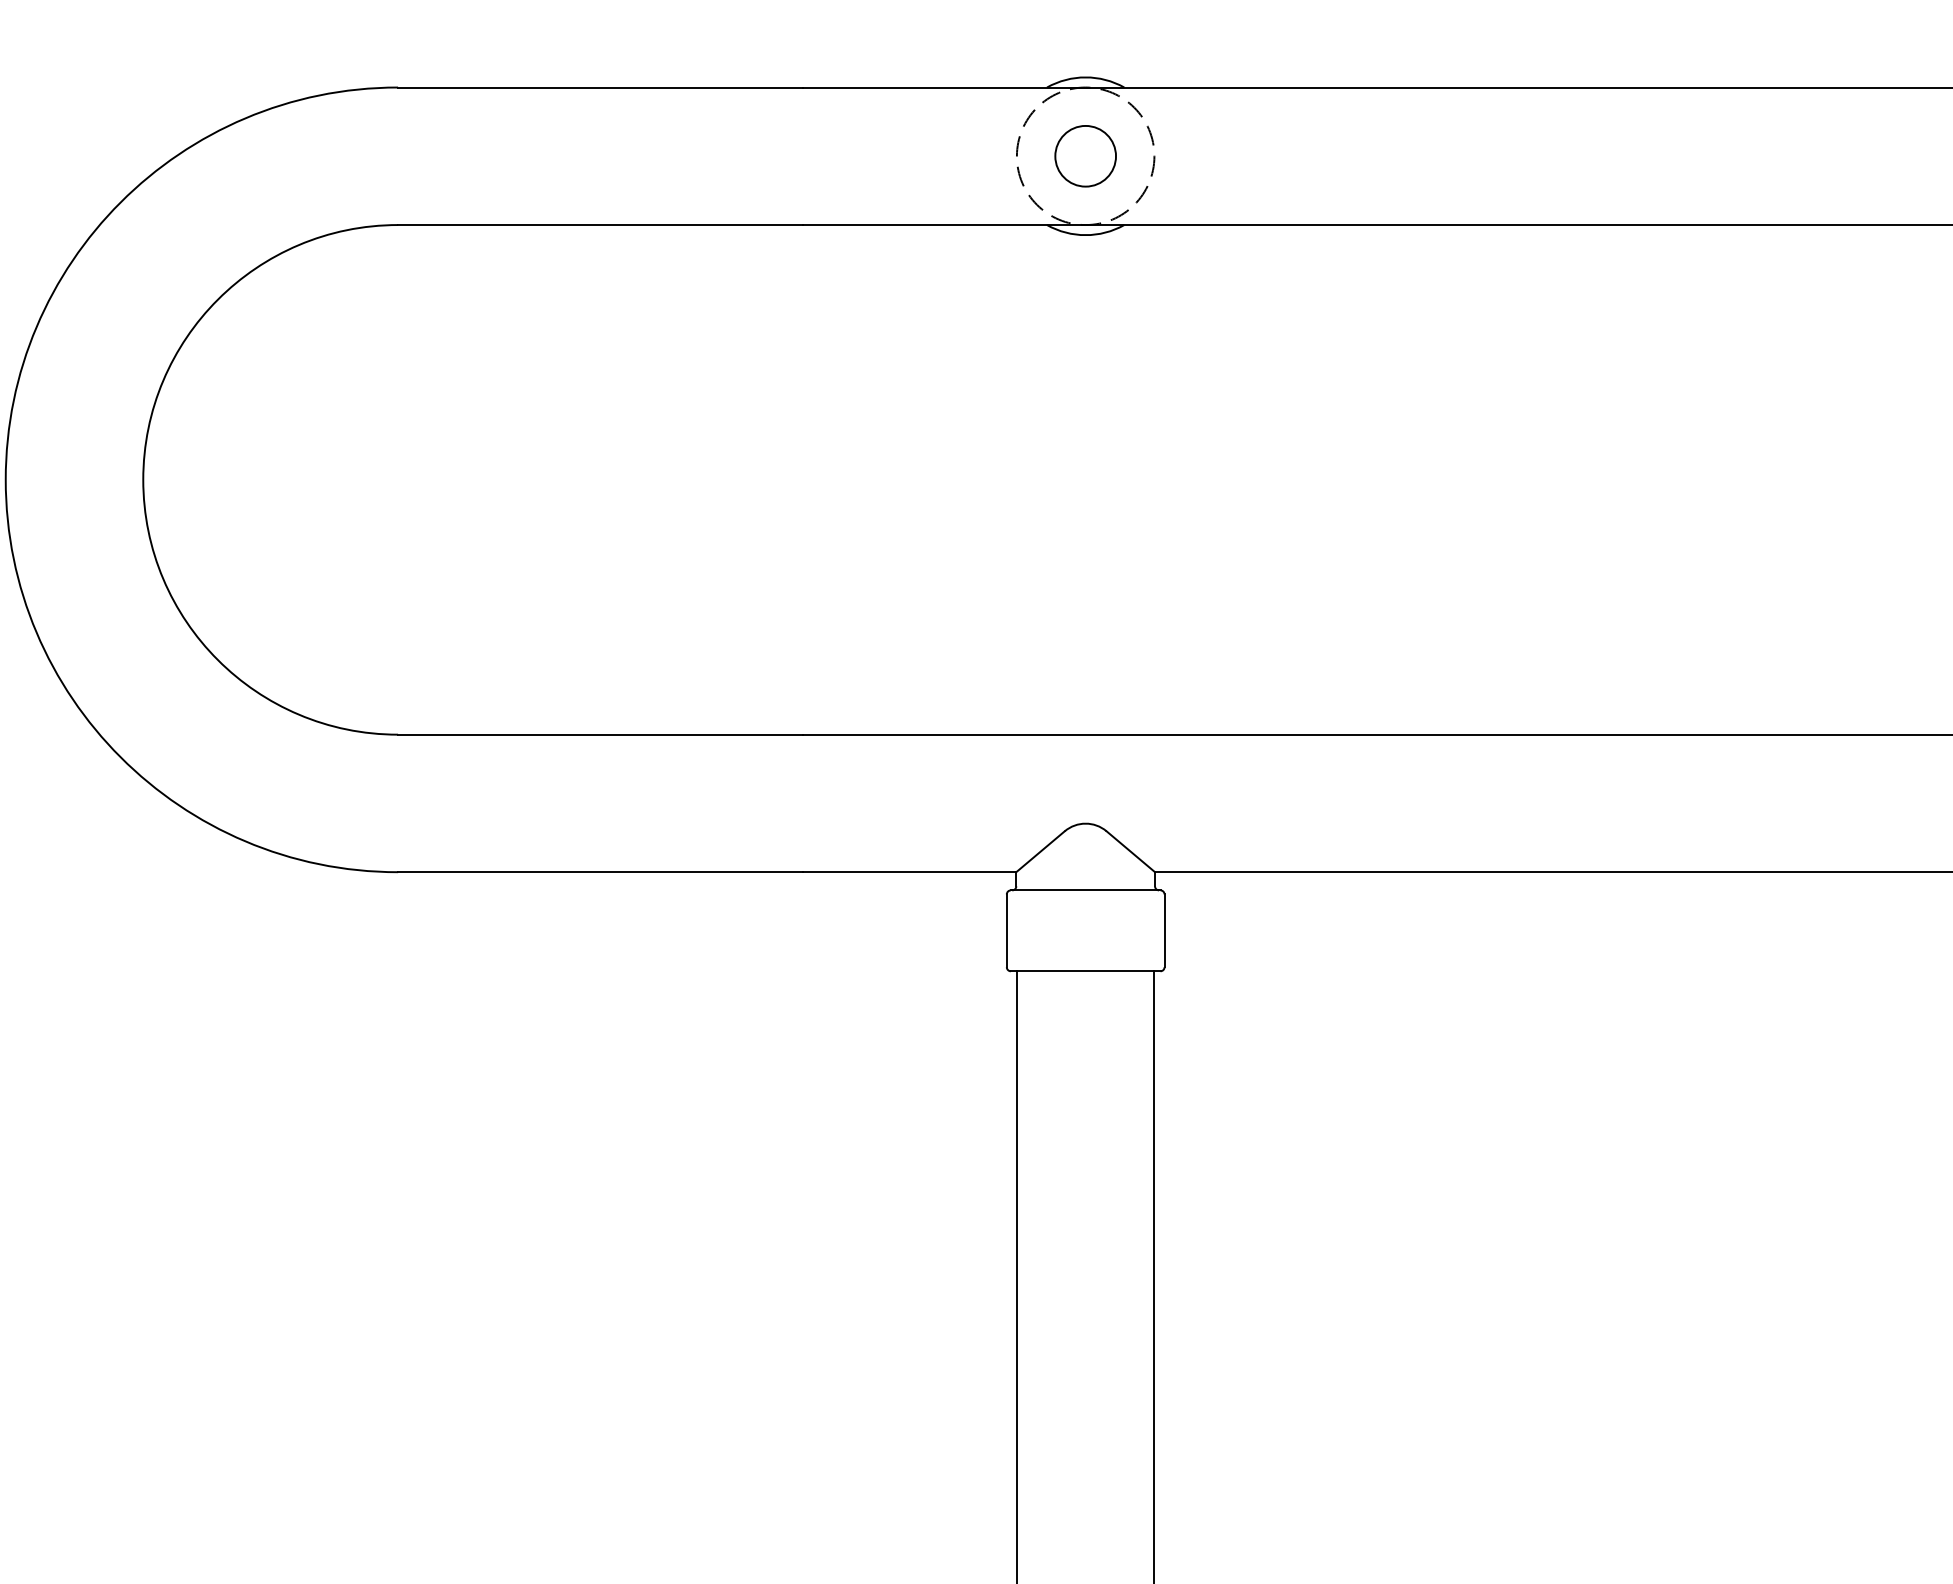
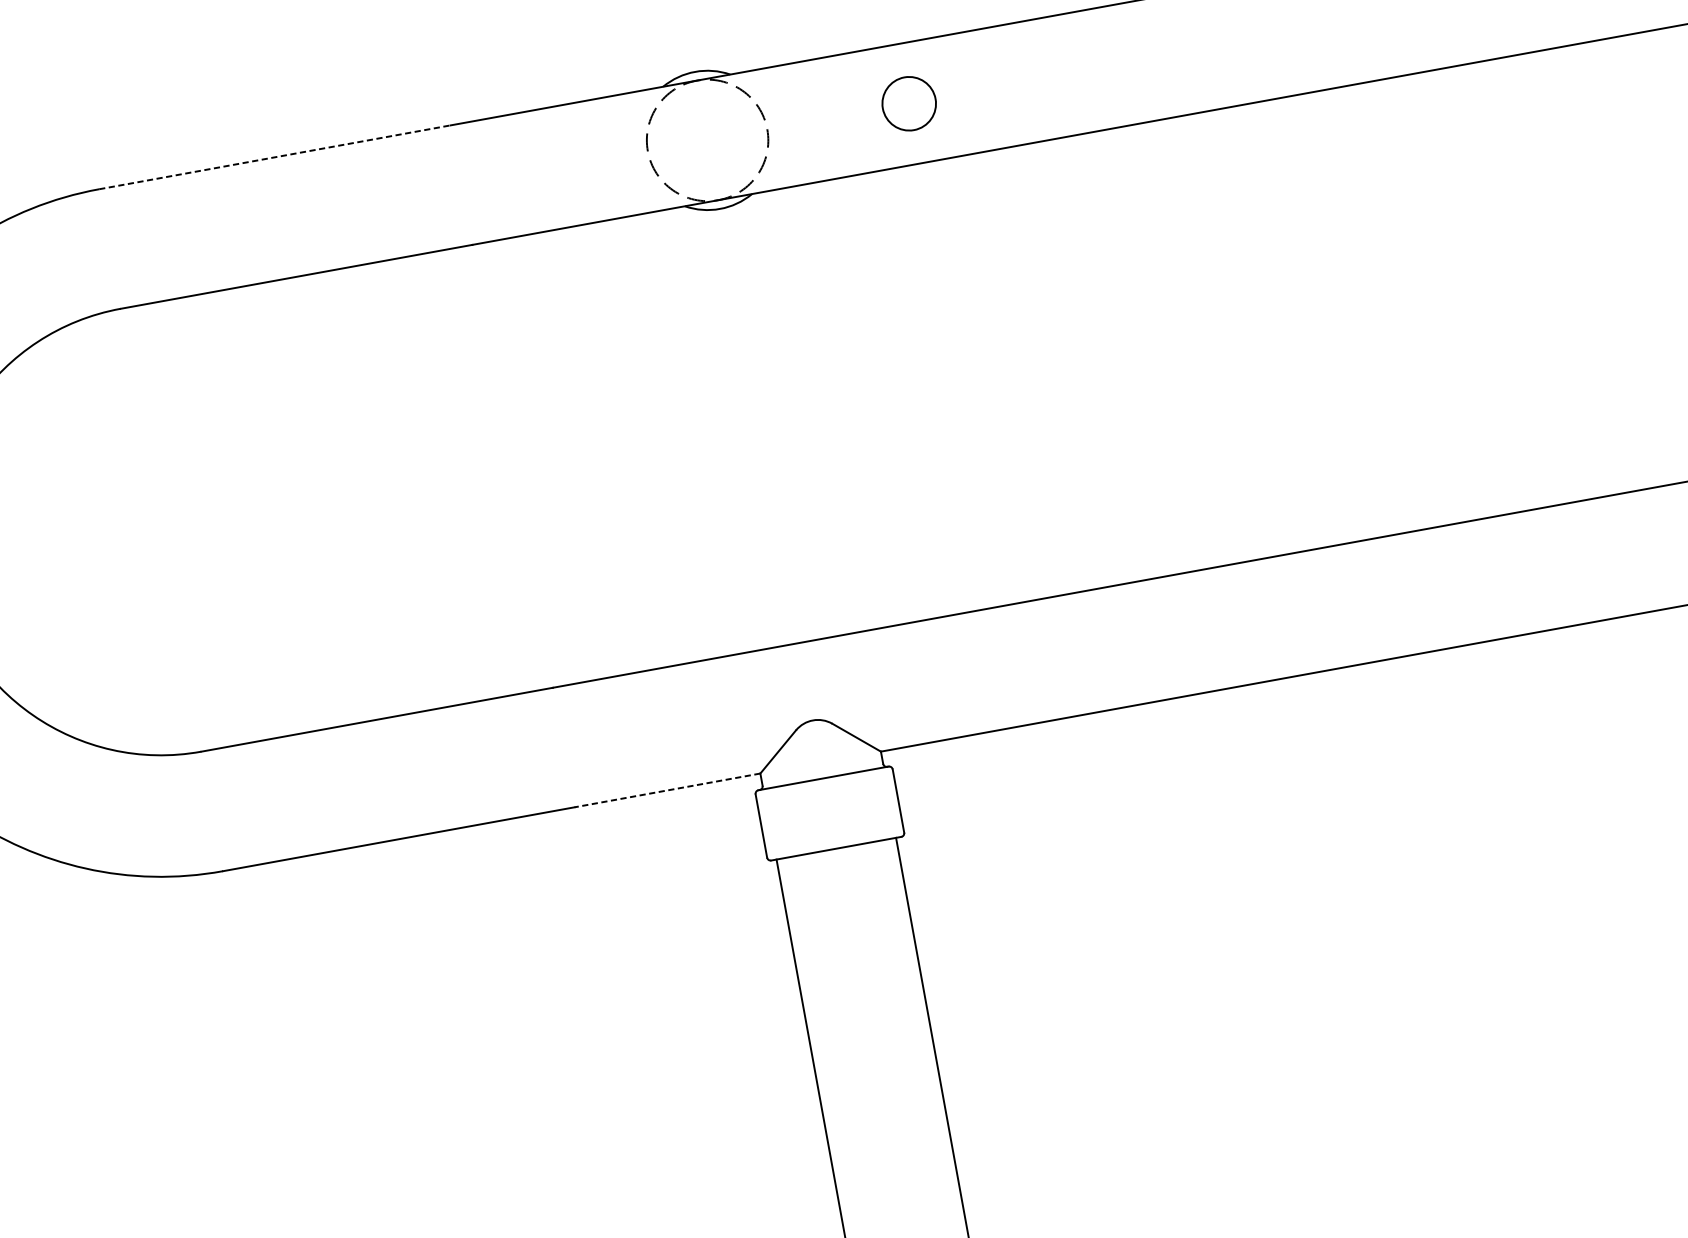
line: (600, 87) -> (275, 157), solid -> dashed
circle: (1085, 156) -> (909, 103), moved
line: (909, 872) -> (667, 790), solid -> dashed

